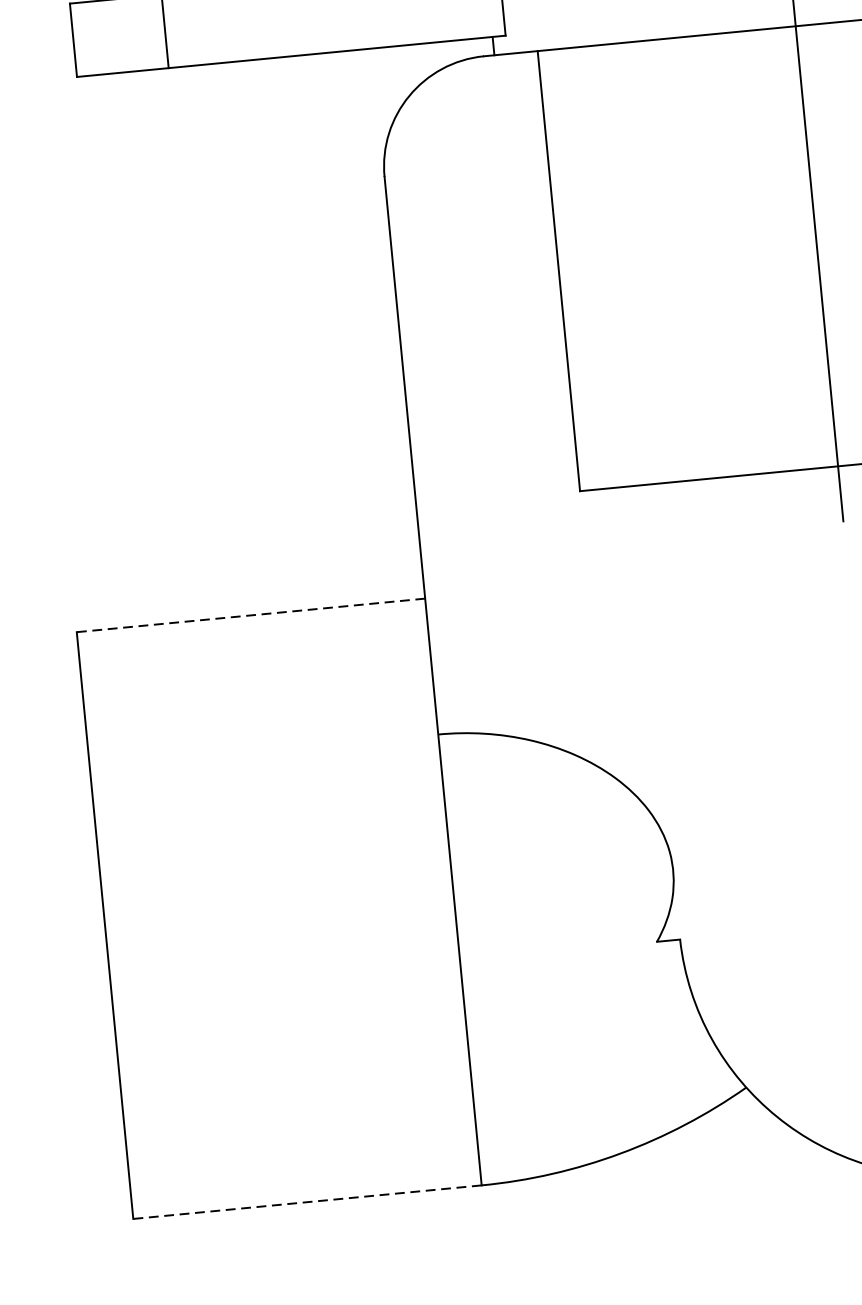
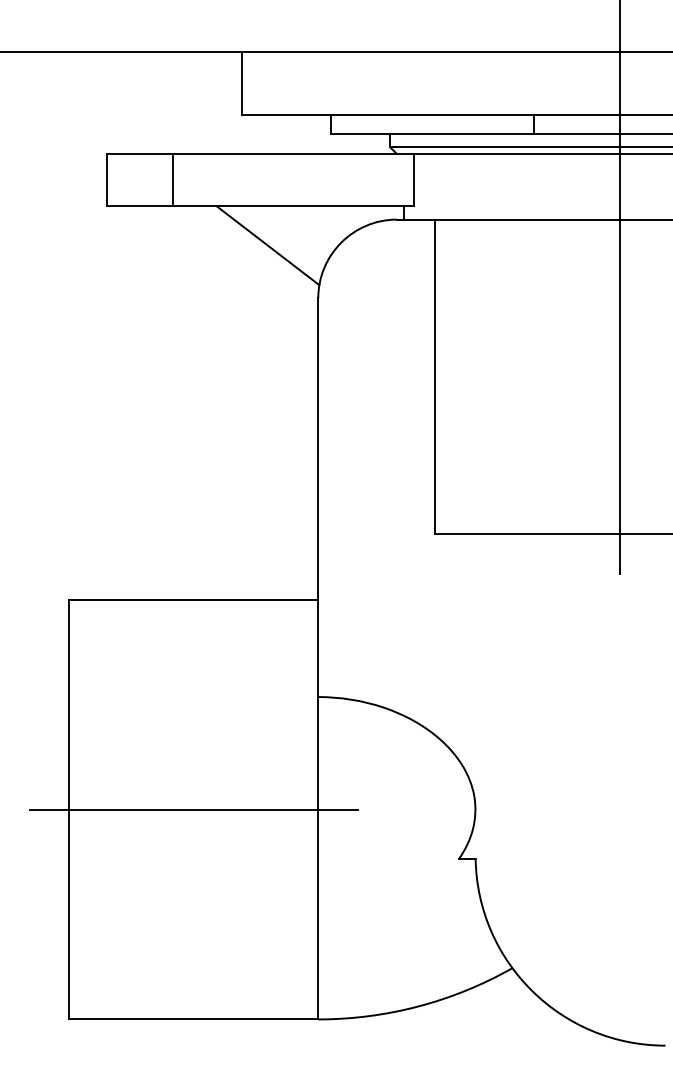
line: (307, 109) -> (268, 245), added
line: (250, 614) -> (193, 599), dashed -> solid
line: (278, 908) -> (193, 809), added
line: (307, 1202) -> (193, 1019), dashed -> solid

